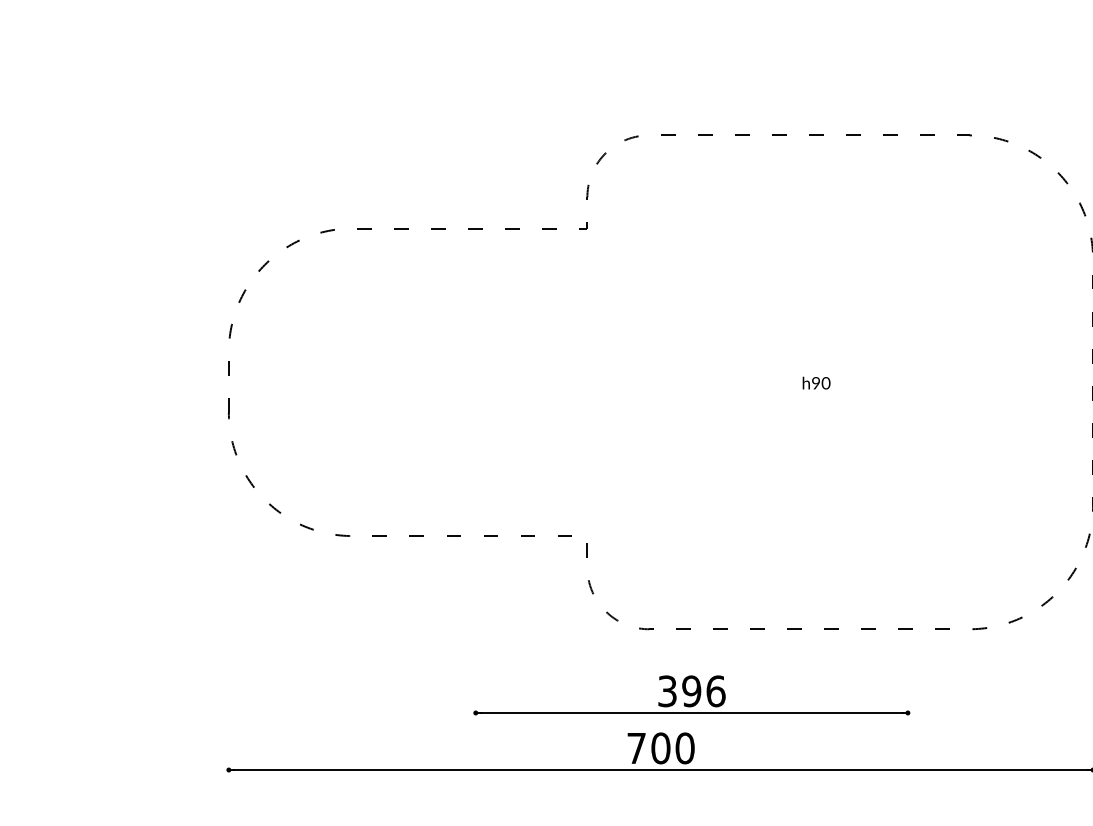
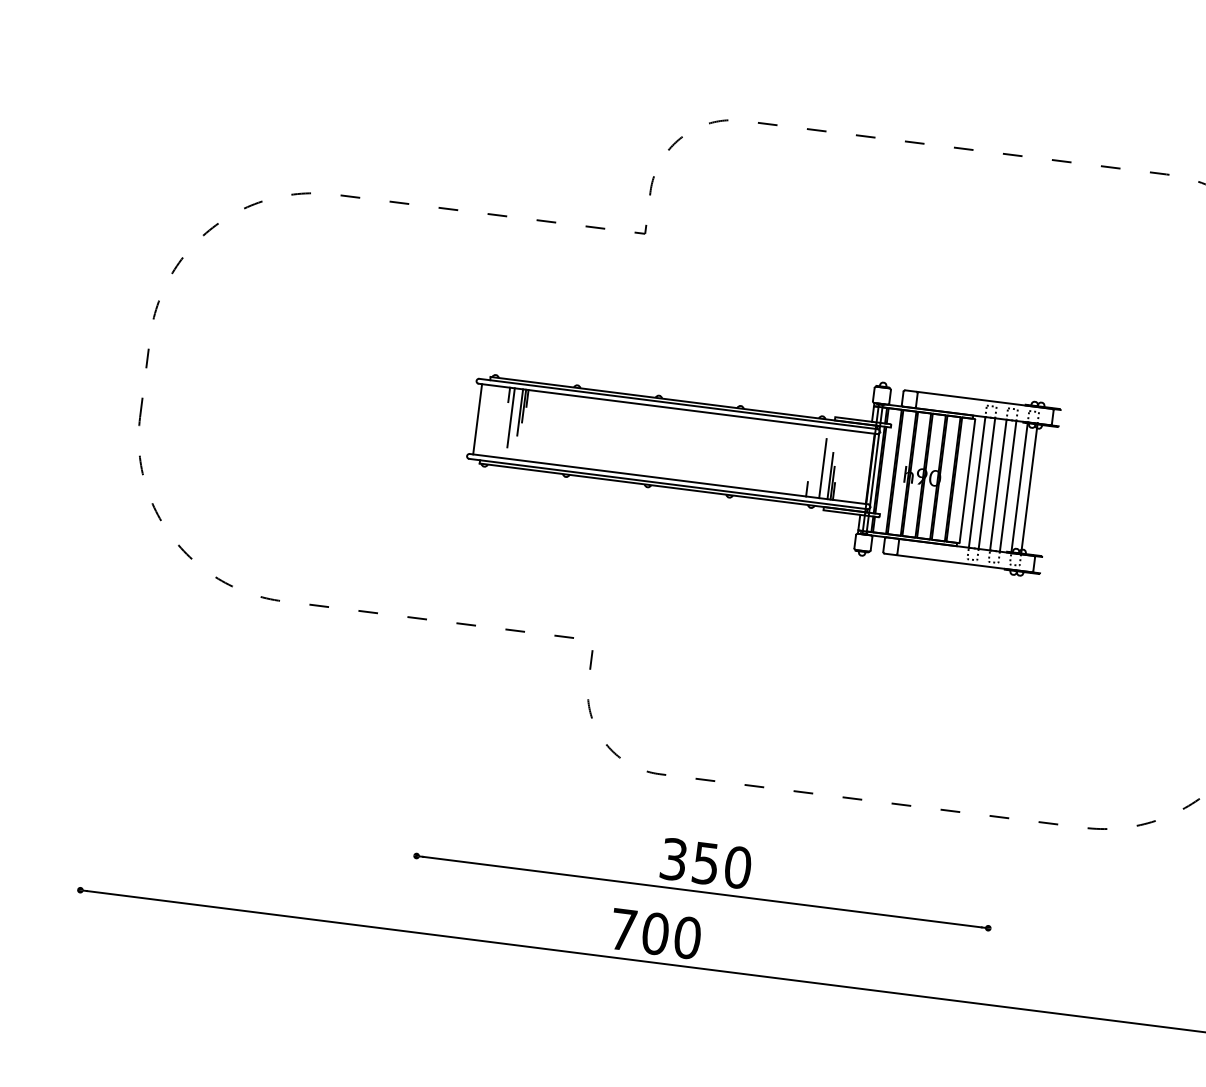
part: (693, 382) -> (759, 455), added
text: (703, 691) -> (721, 865), 396 -> 350

